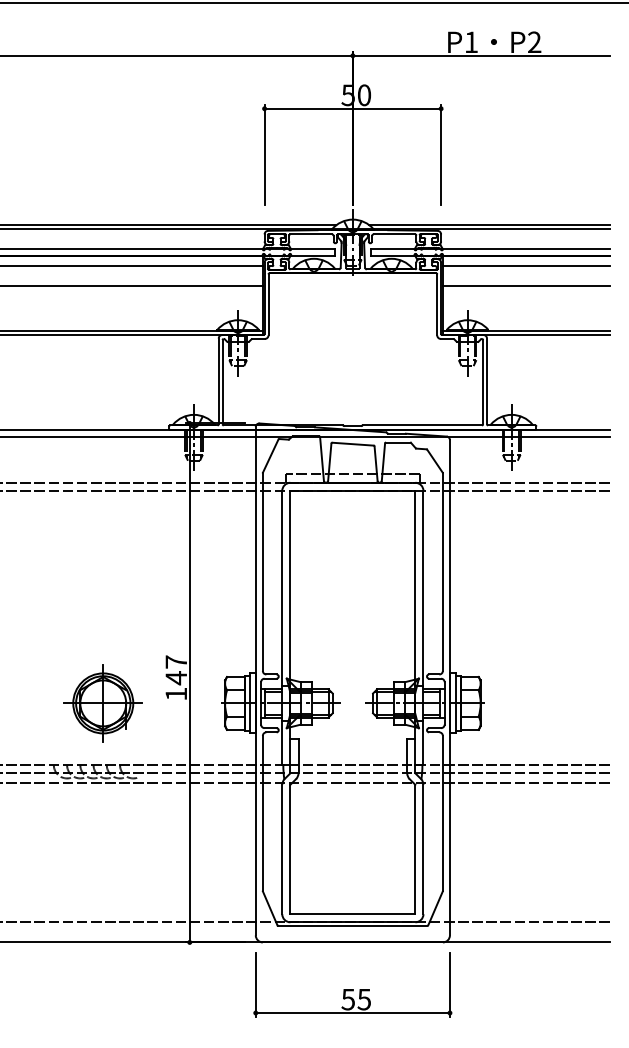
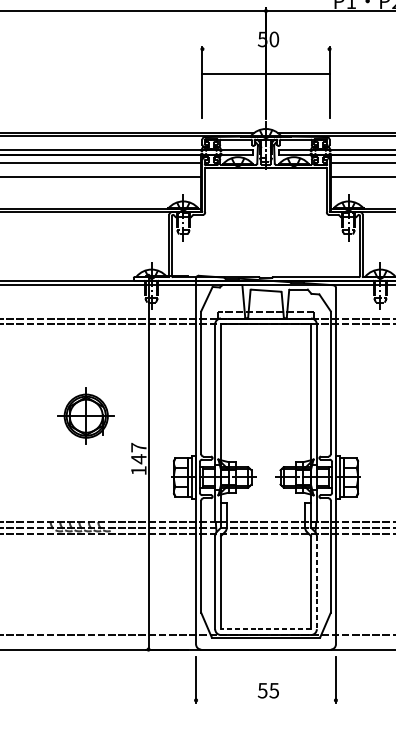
line: (352, 108) -> (265, 74), moved
part: (102, 703) -> (85, 416), moved
line: (423, 849) -> (316, 582), solid -> dashed
line: (352, 914) -> (265, 629), solid -> dashed
line: (352, 1013) -> (265, 700), removed

